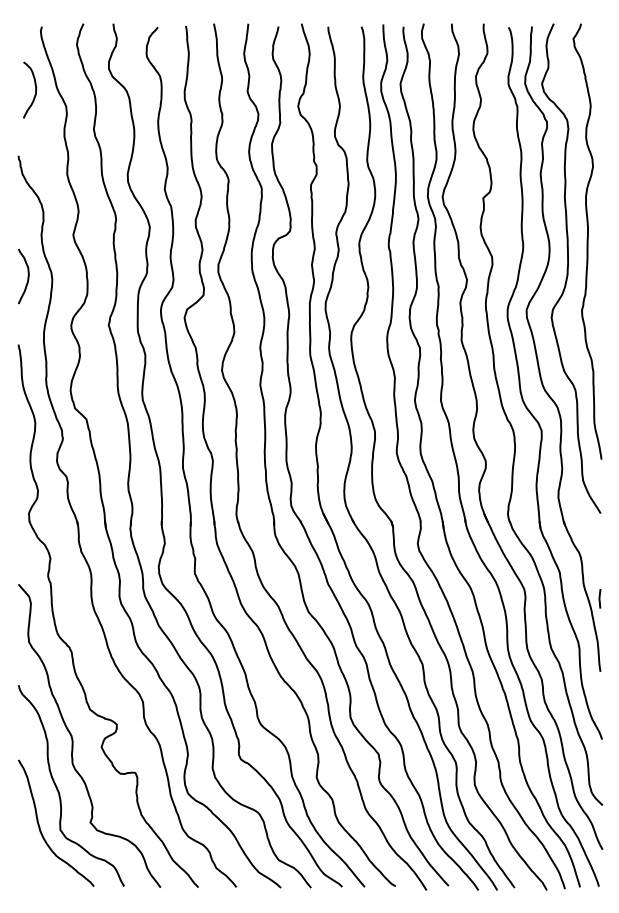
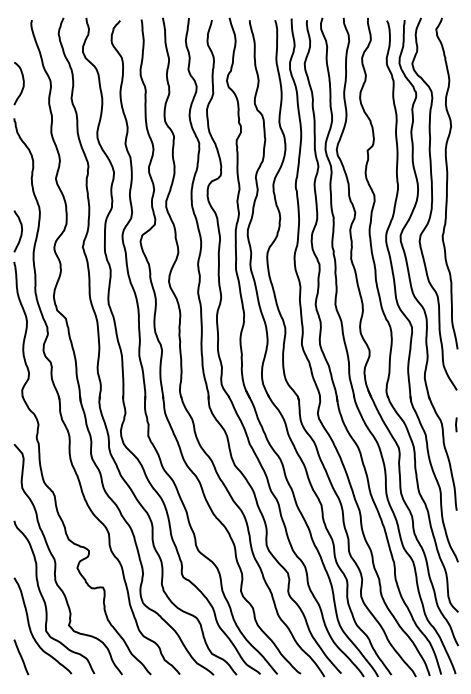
curve: (35, 89) -> (23, 83), moved
curve: (27, 276) -> (21, 231), moved
line: (599, 598) -> (456, 424), moved
line: (28, 864) -> (21, 657), added

